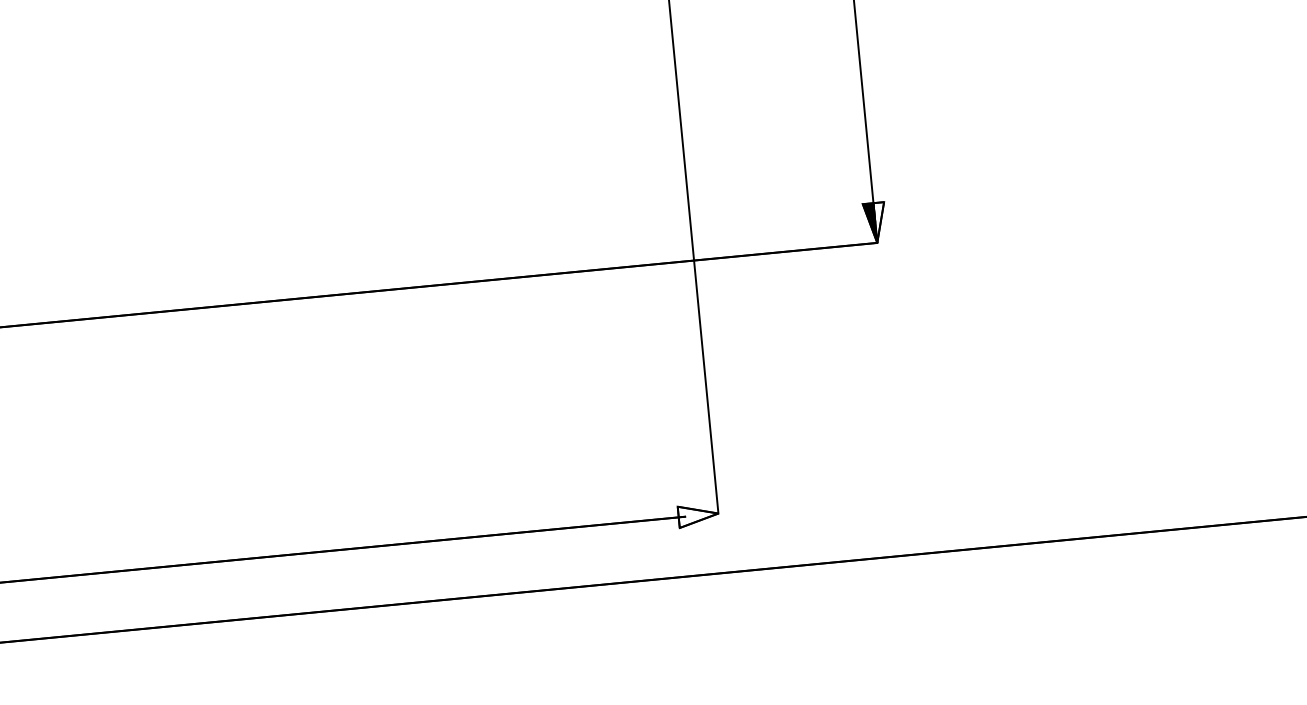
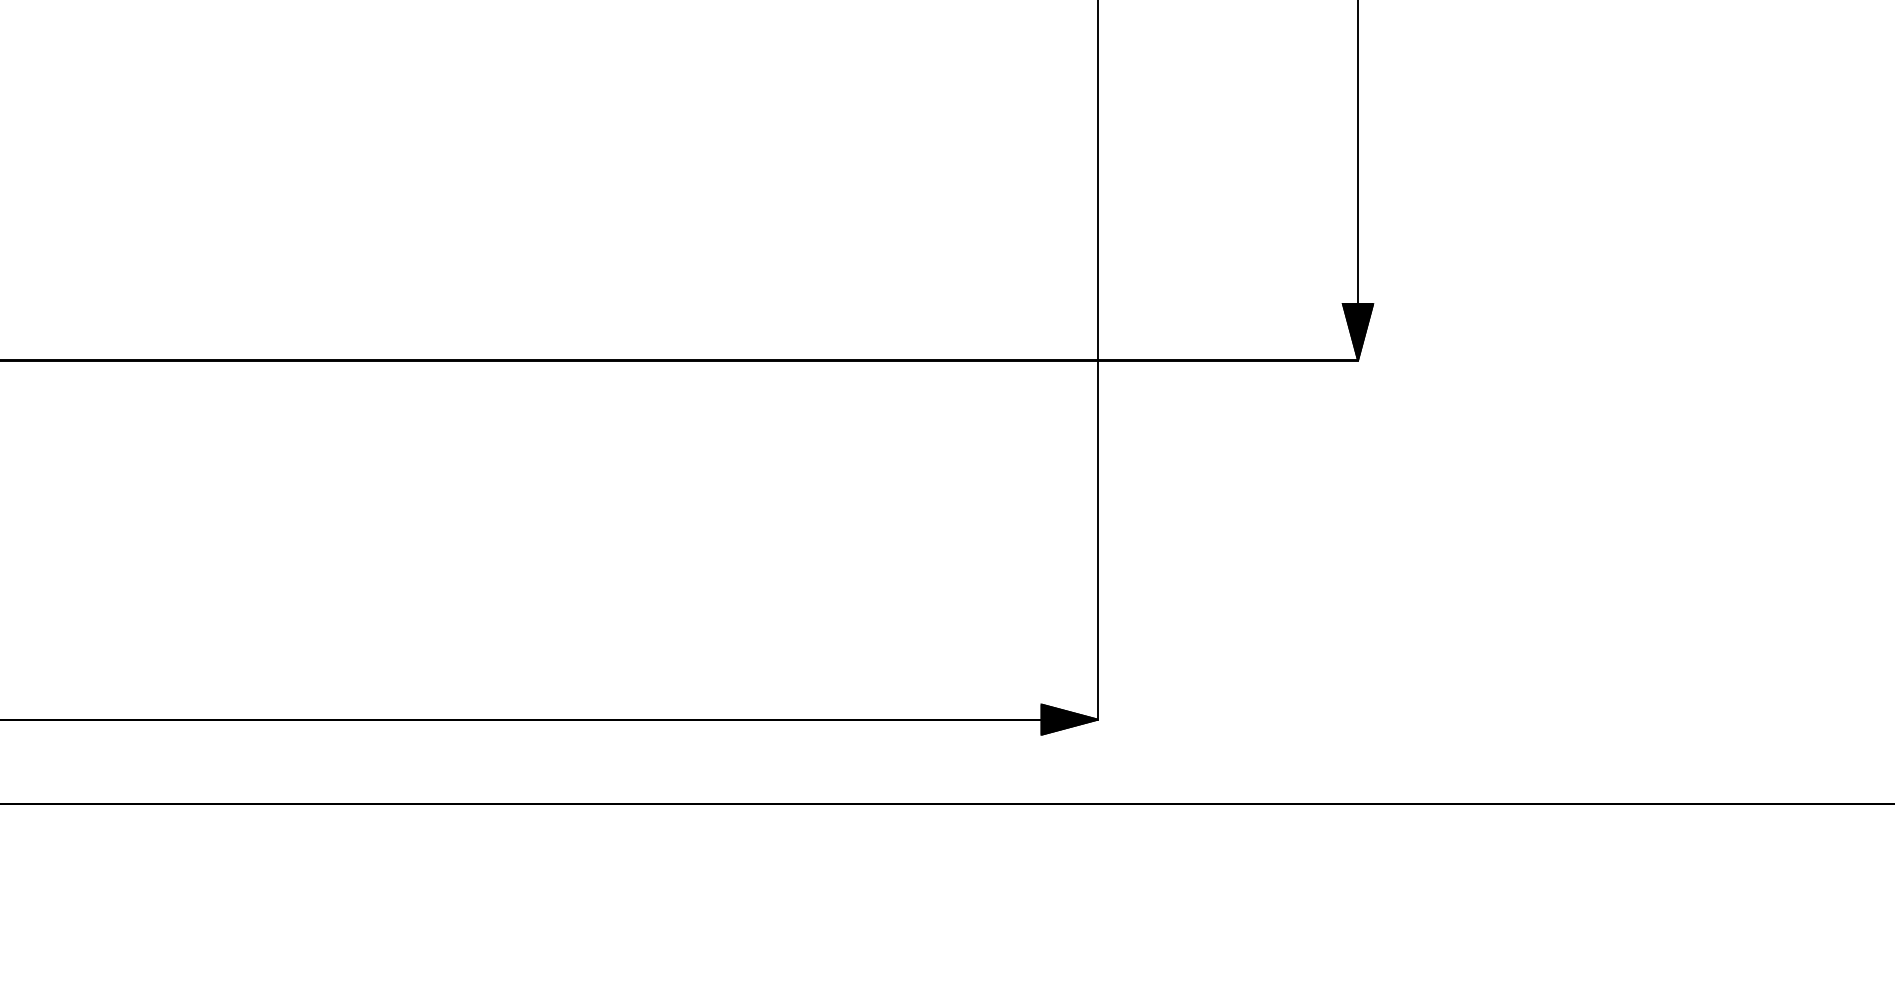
fill: (880, 222) -> (1365, 332), added
fill: (698, 515) -> (1069, 719), added

